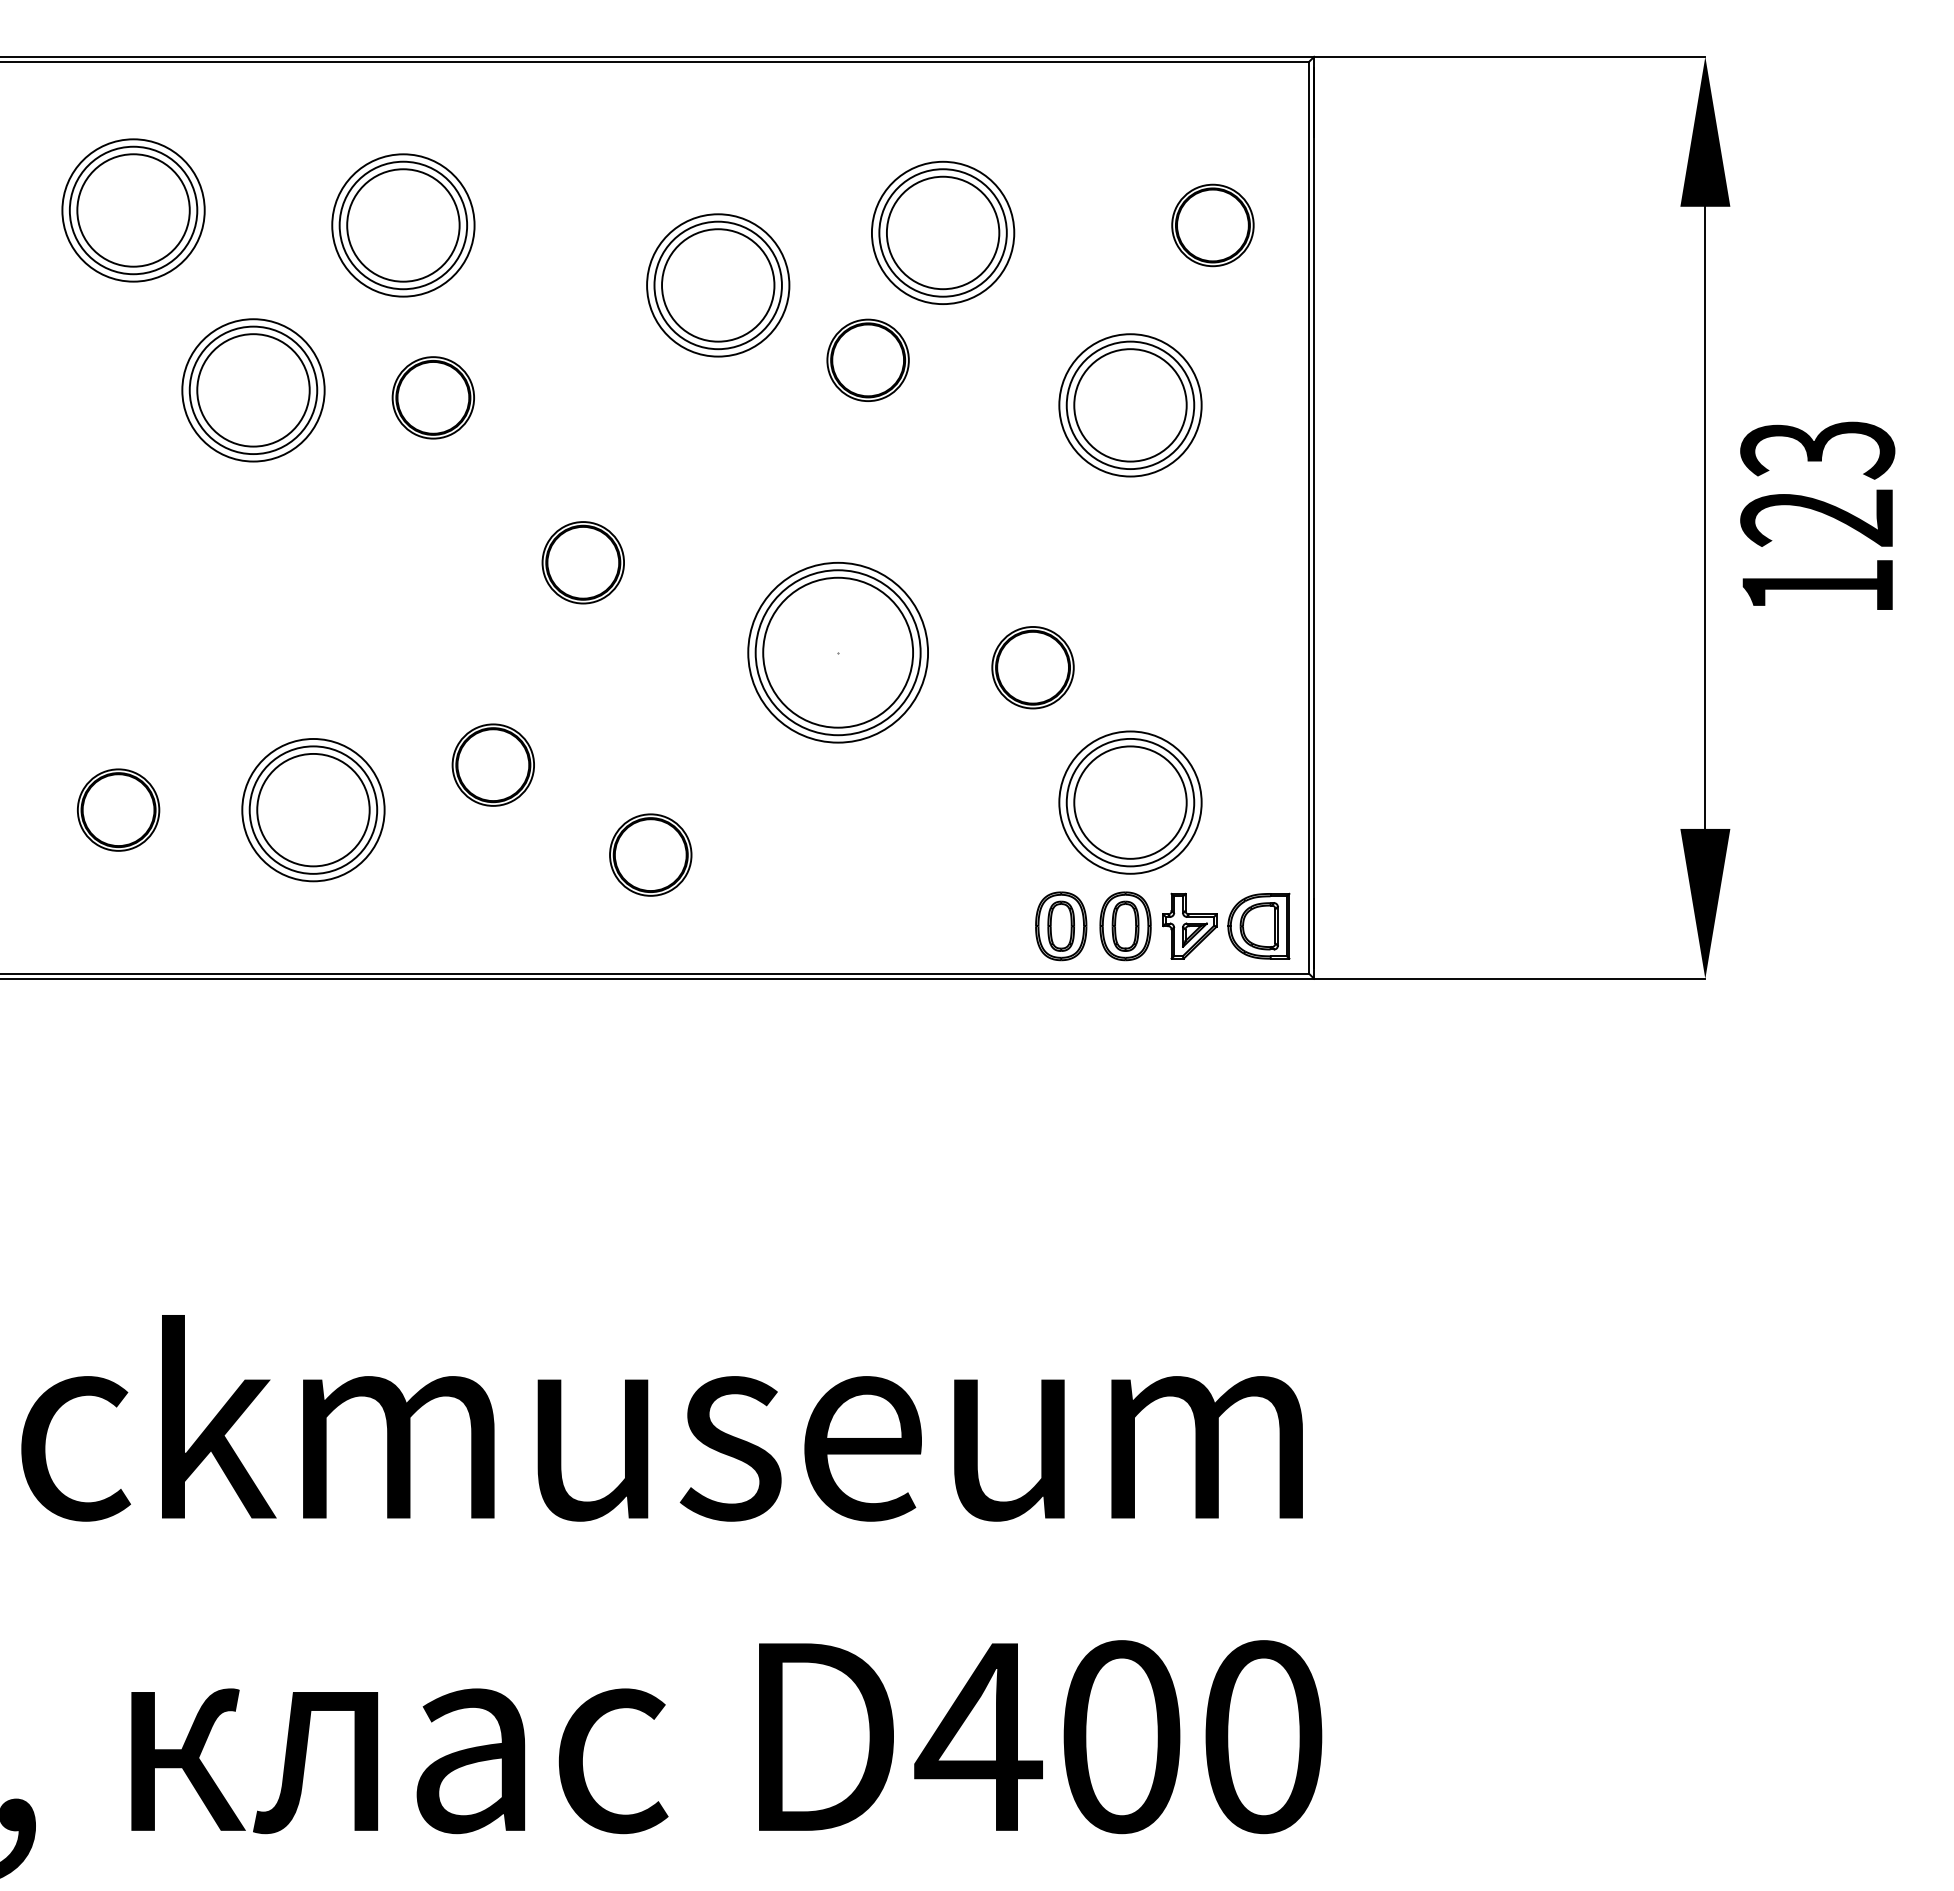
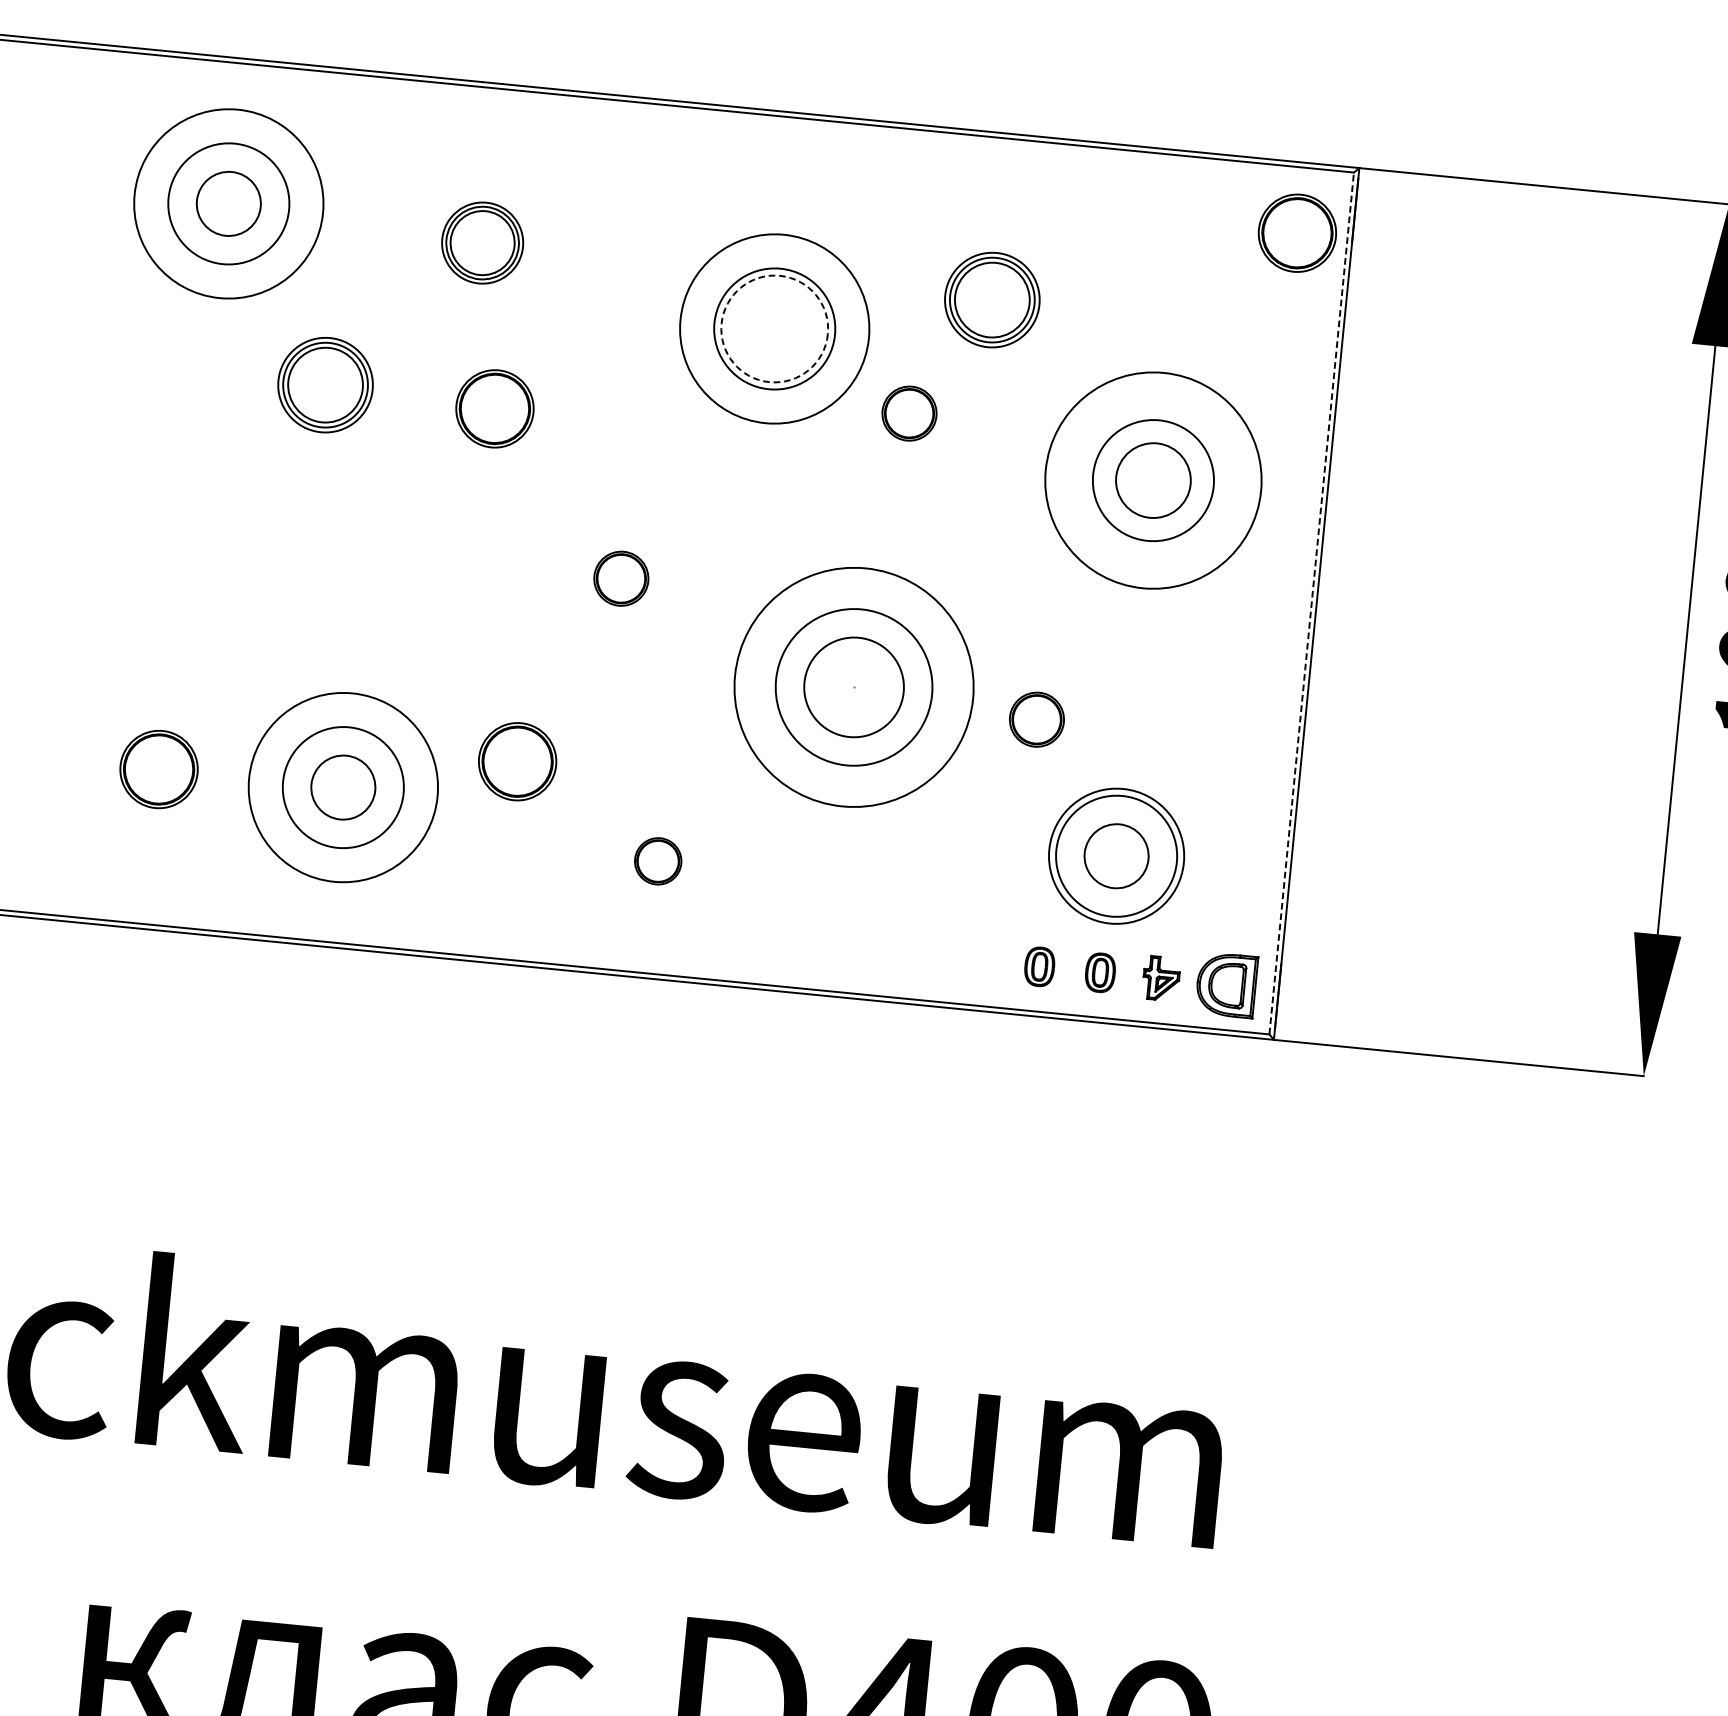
circle: (133, 210) -> (228, 203), size x0.6
circle: (133, 210) -> (228, 203), size x1.4
part: (403, 225) -> (482, 243), size x0.6
part: (1212, 225) -> (1297, 233), moved
part: (943, 232) -> (992, 299), size x0.7
circle: (718, 285) -> (774, 329), size x1.4
circle: (718, 285) -> (774, 329), solid -> dashed
part: (867, 359) -> (909, 412), size x0.7
part: (253, 390) -> (325, 385), size x0.7
circle: (1130, 405) -> (1153, 480), size x0.7
circle: (1130, 405) -> (1153, 480), size x1.6
line: (1308, 517) -> (1311, 603), solid -> dashed
part: (582, 562) -> (620, 578), size x0.7
circle: (838, 652) -> (854, 687), size x0.7
circle: (838, 652) -> (854, 687), size x1.4
part: (1032, 667) -> (1036, 719), size x0.7
circle: (1130, 802) -> (1116, 856), size x0.6
circle: (313, 809) -> (343, 786), size x0.6
circle: (313, 809) -> (343, 786), size x1.4
part: (650, 854) -> (657, 860), size x0.6
part: (1189, 925) -> (1161, 977), size x0.7
part: (1061, 926) -> (1039, 966), size x0.6
part: (1125, 926) -> (1100, 972), size x0.6

